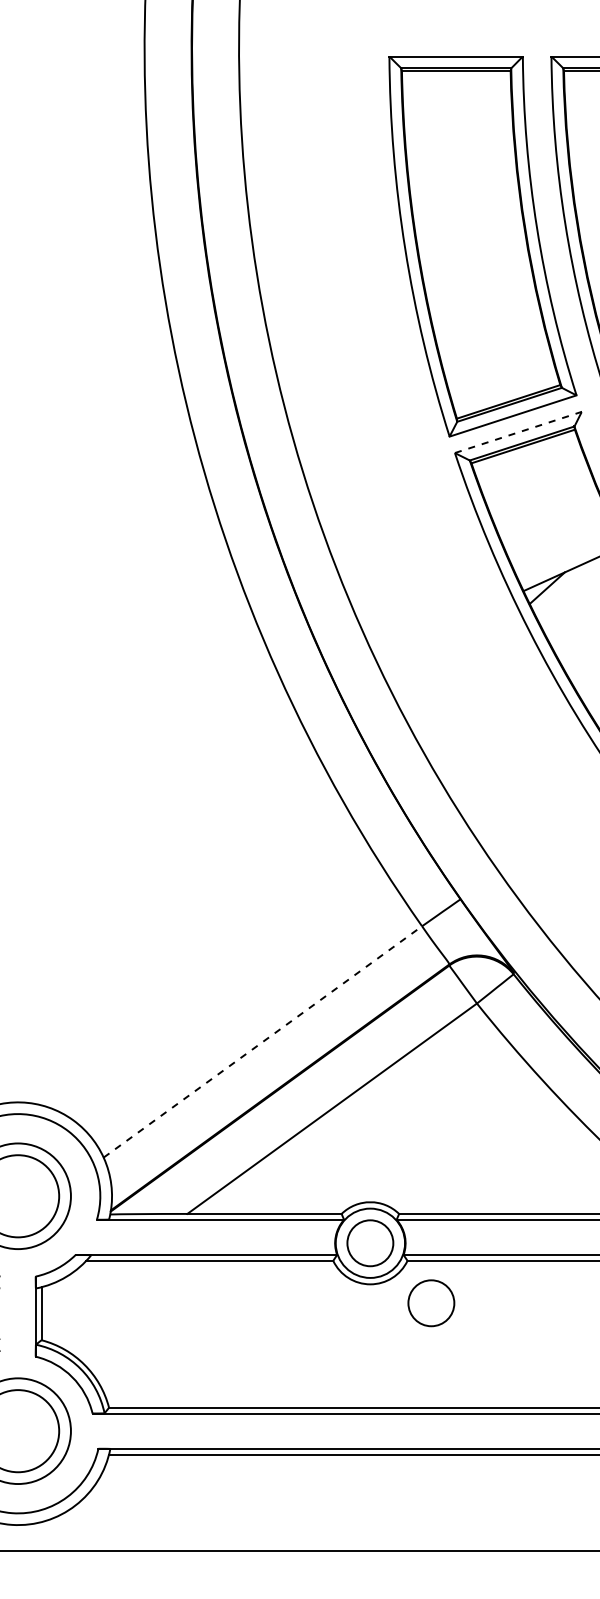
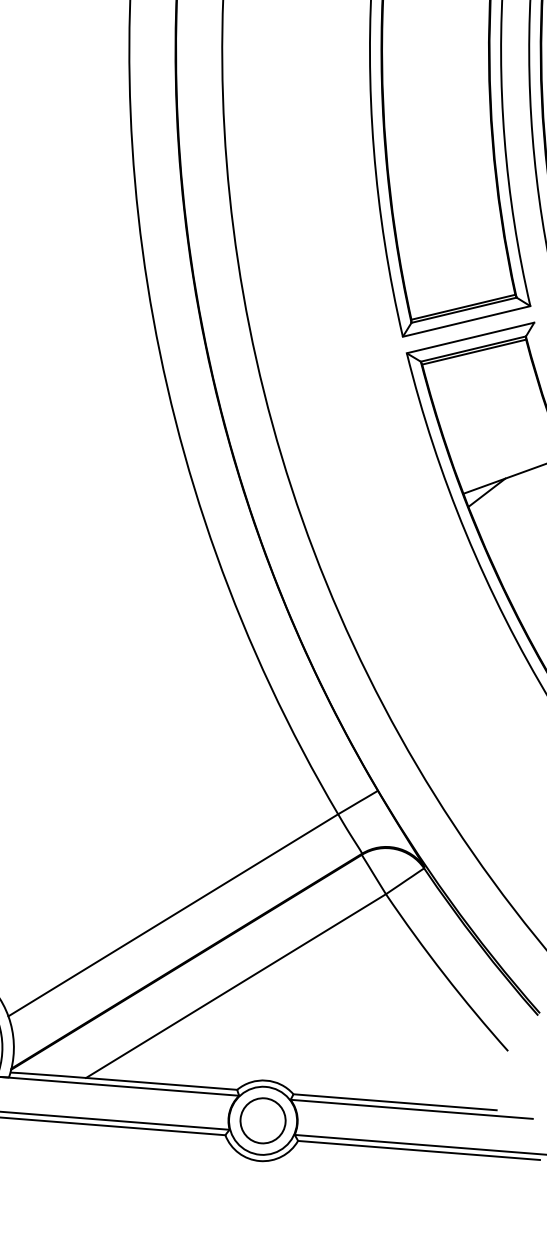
line: (518, 432) -> (470, 338), dashed -> solid
line: (262, 1041) -> (172, 914), dashed -> solid
circle: (431, 1303) -> (318, 1184), removed

